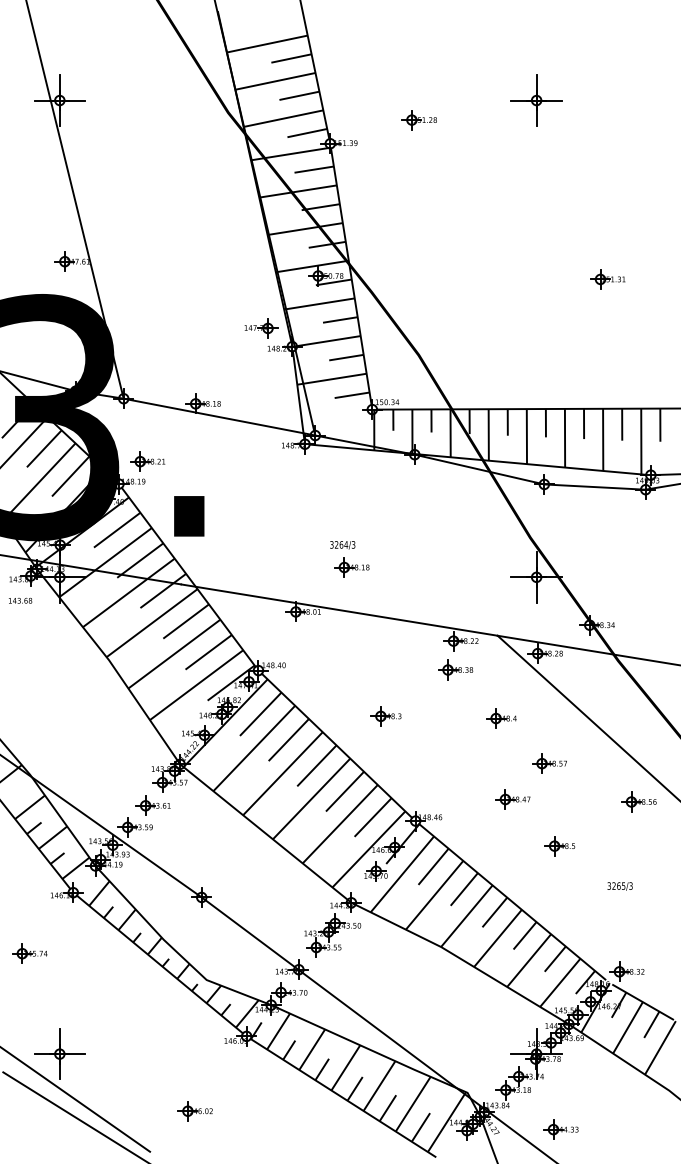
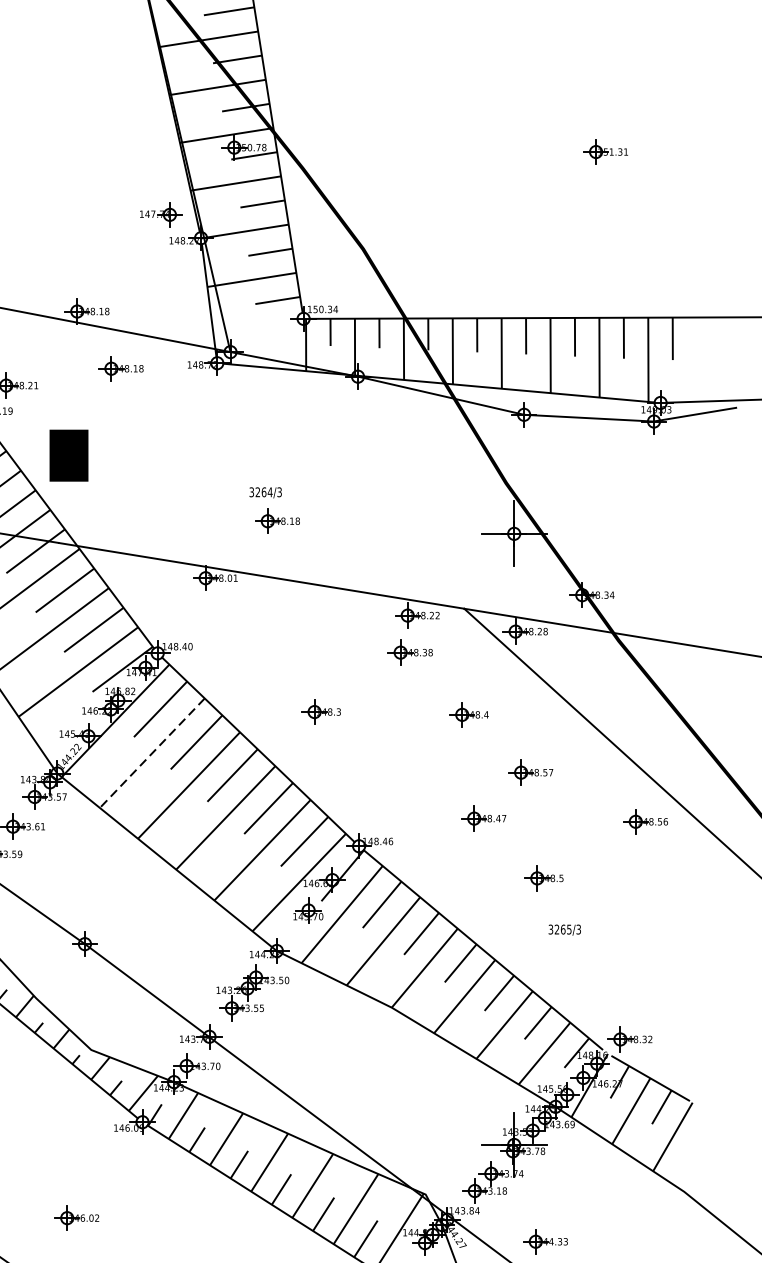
part: (229, 448) -> (120, 368), added
line: (253, 748) -> (151, 753), solid -> dashed
text: (619, 886) -> (564, 930), moved

